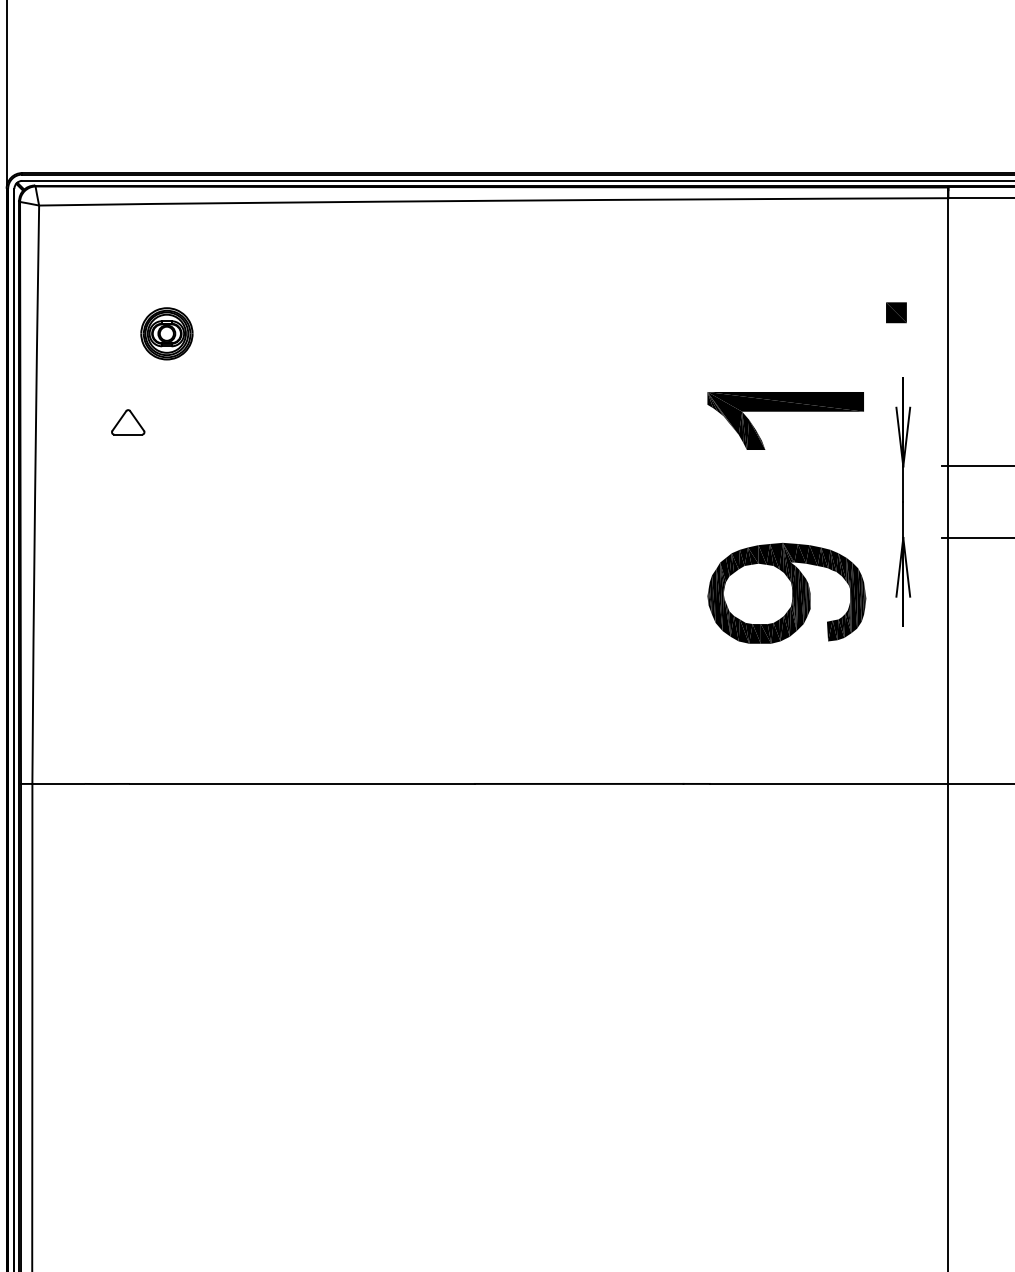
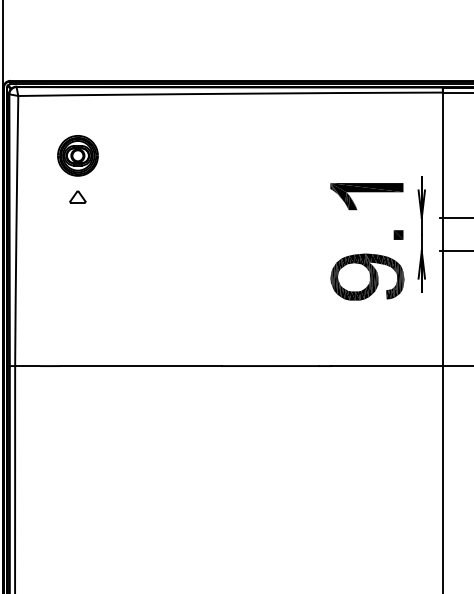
part: (896, 311) -> (398, 234), moved
part: (165, 332) -> (77, 155), size x1.67
part: (127, 420) -> (77, 196), moved

